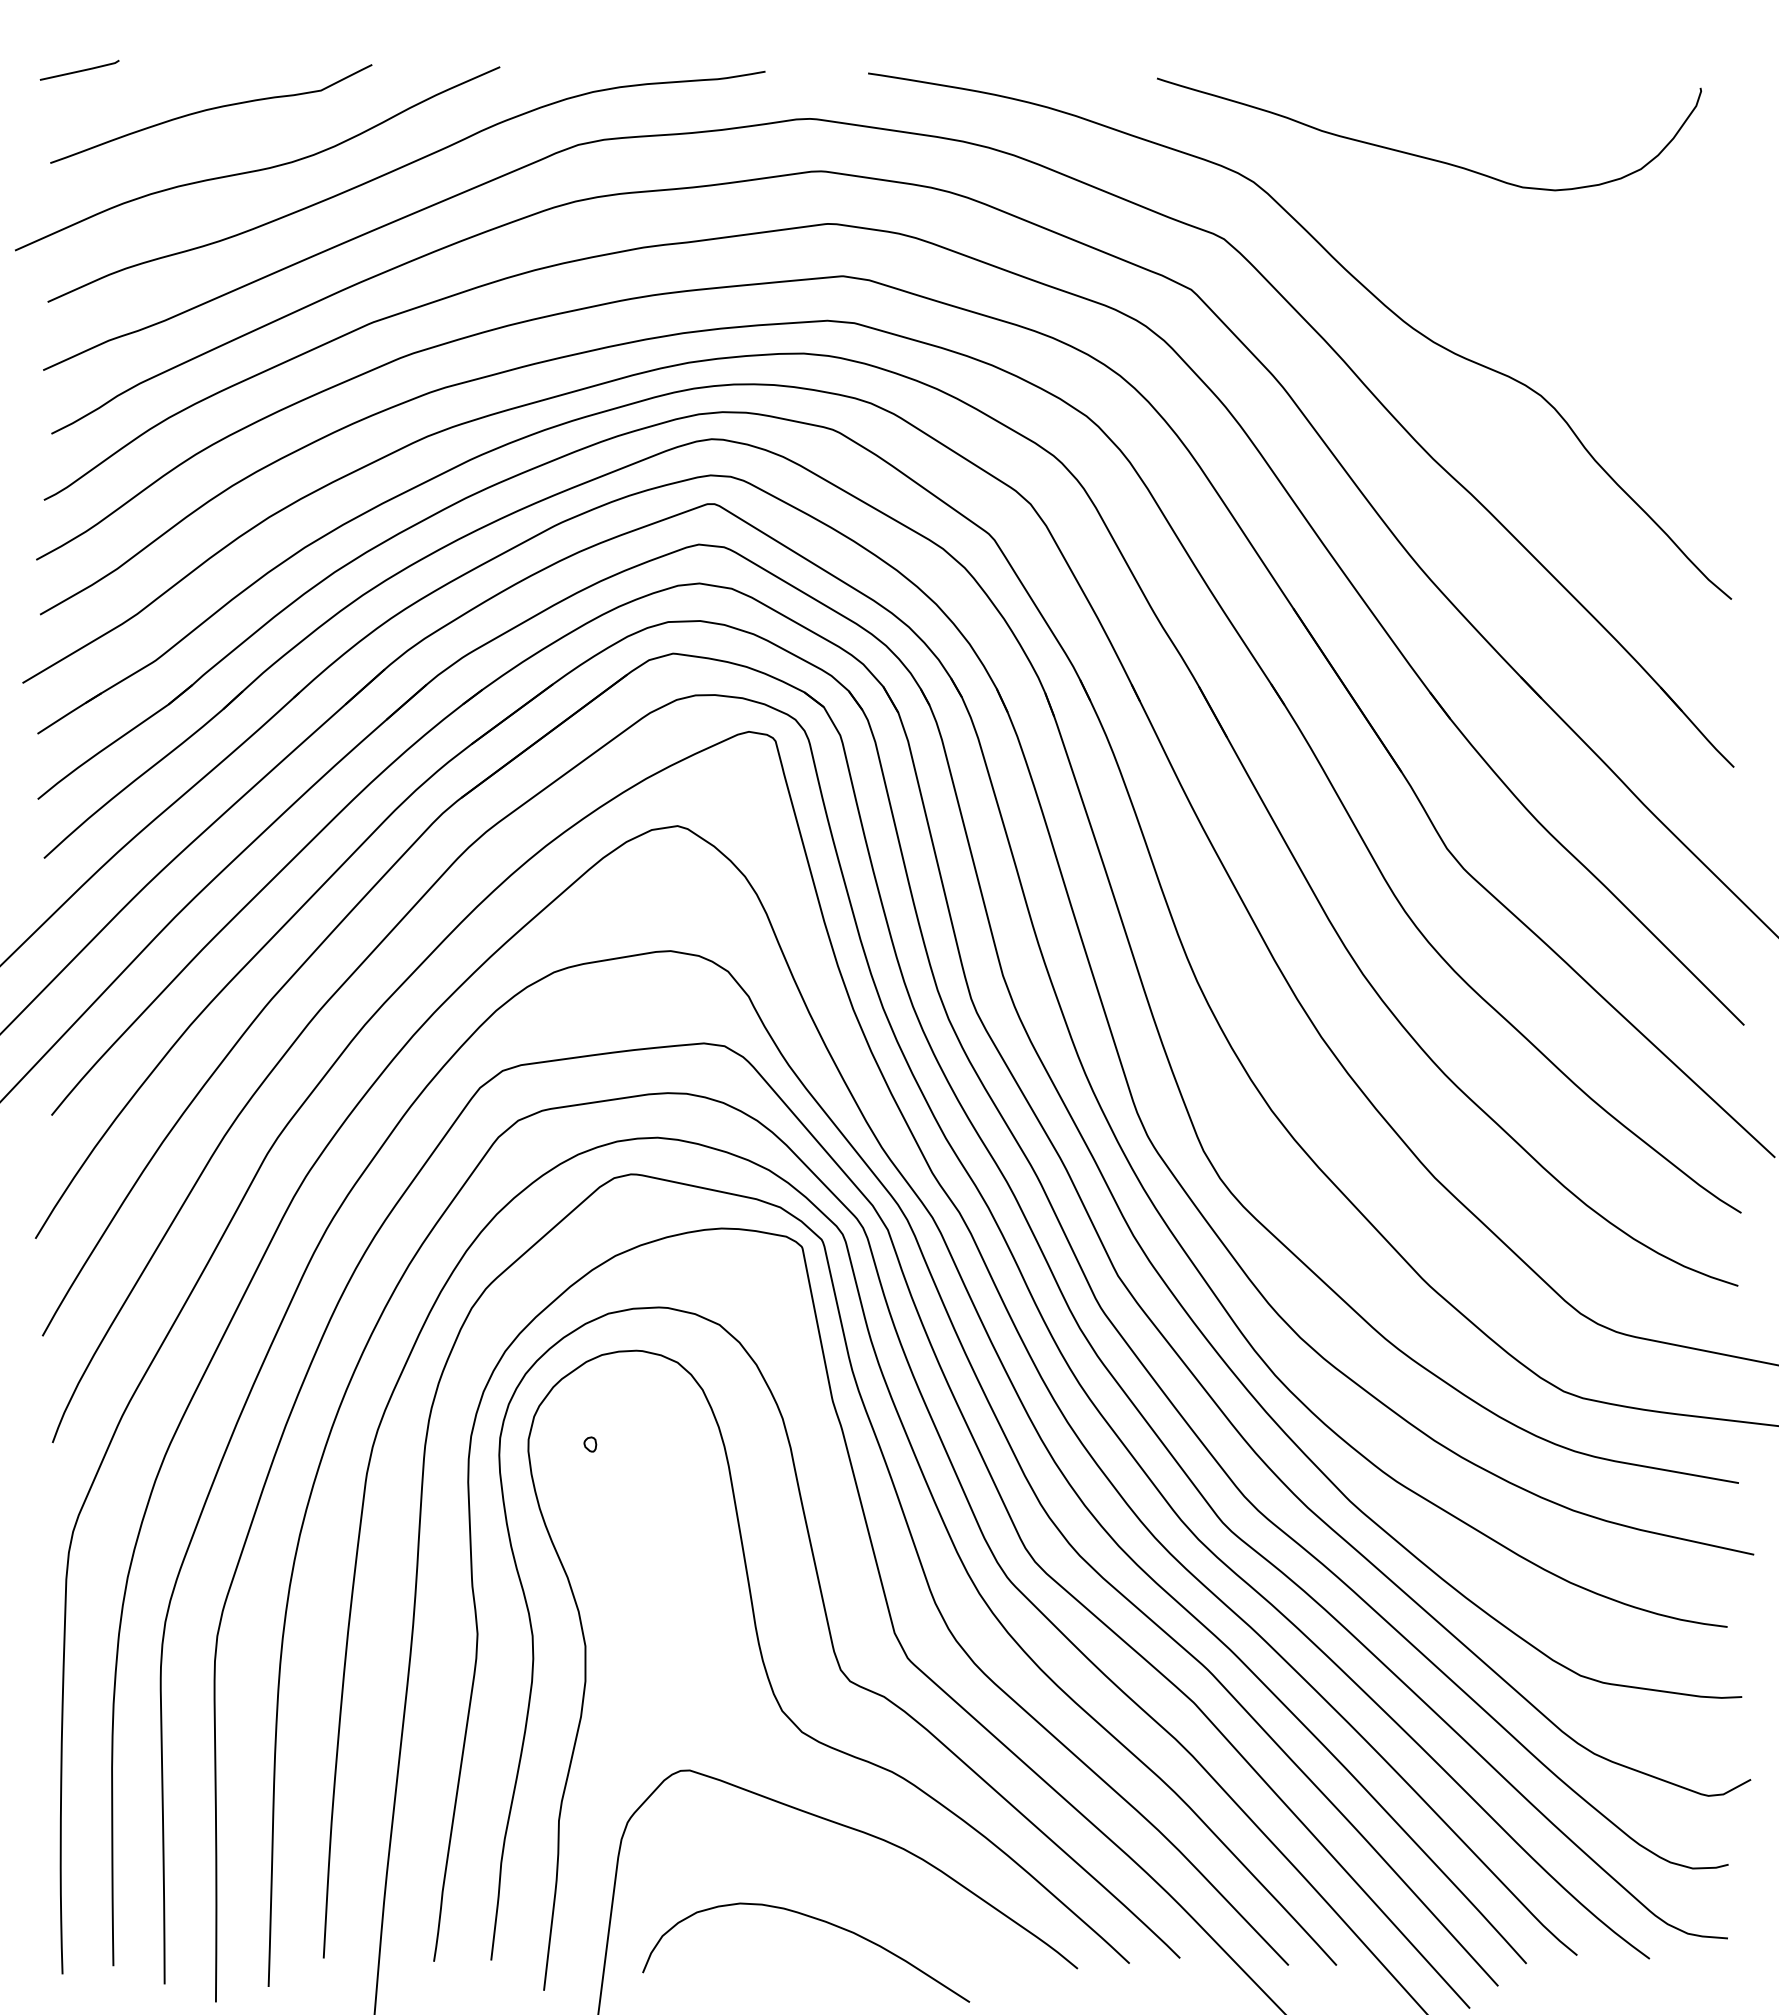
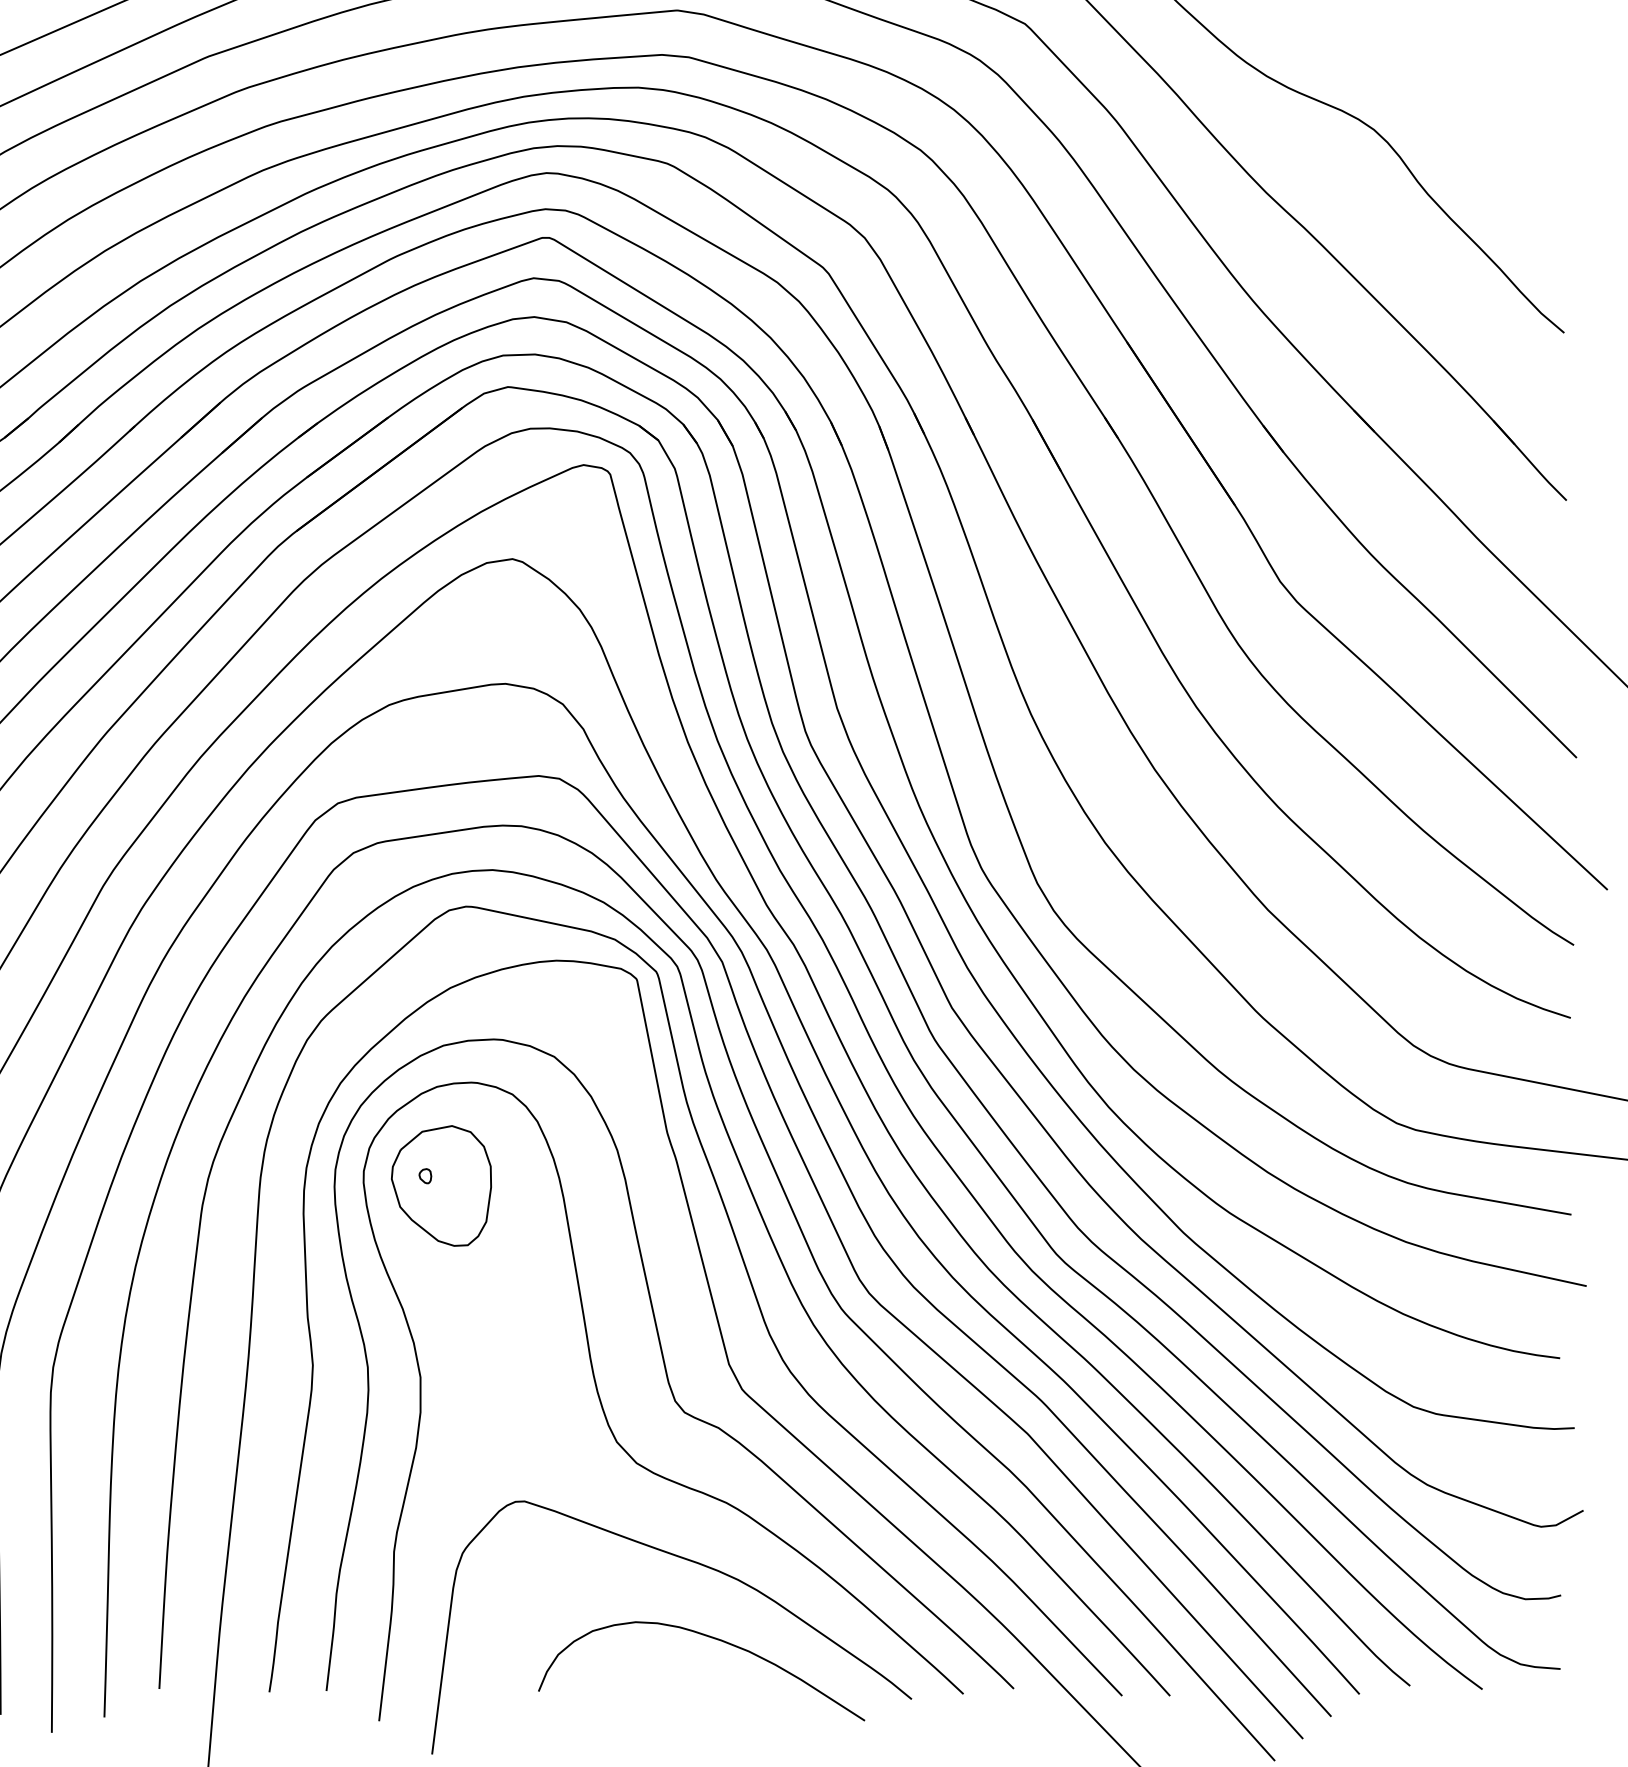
part: (606, 1454) -> (441, 1186), added
curve: (818, 1920) -> (713, 1639), moved

